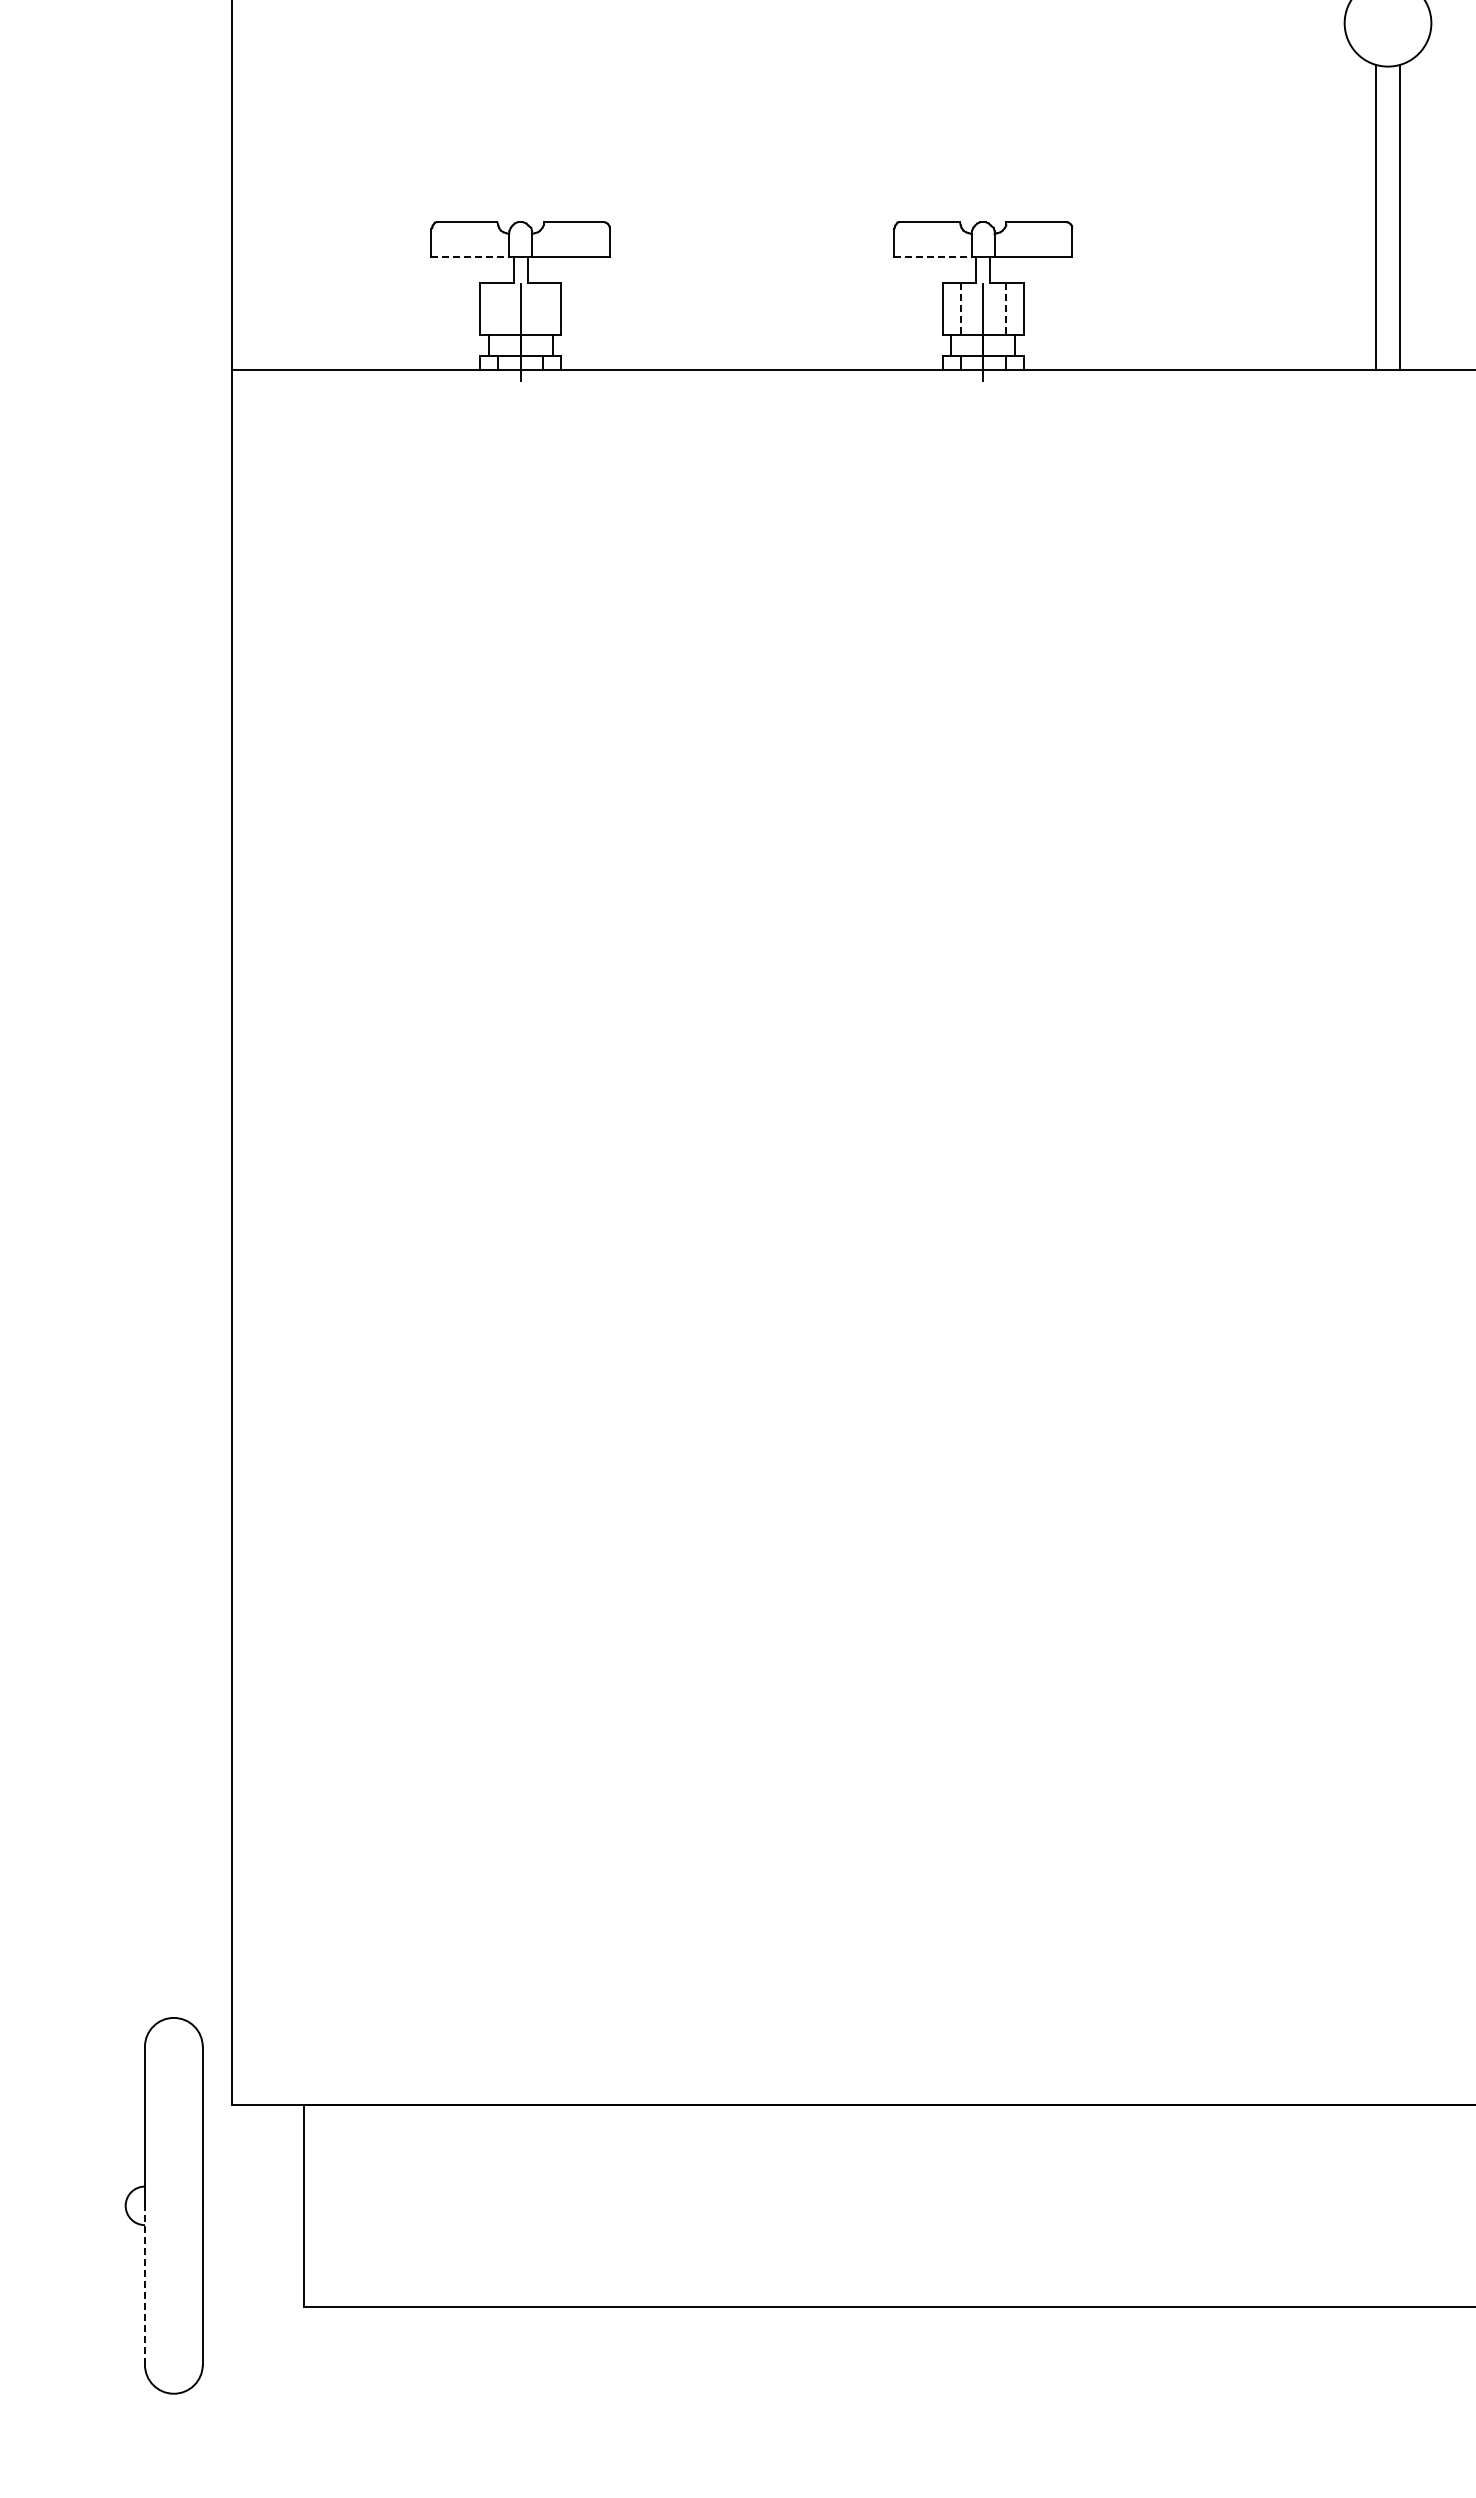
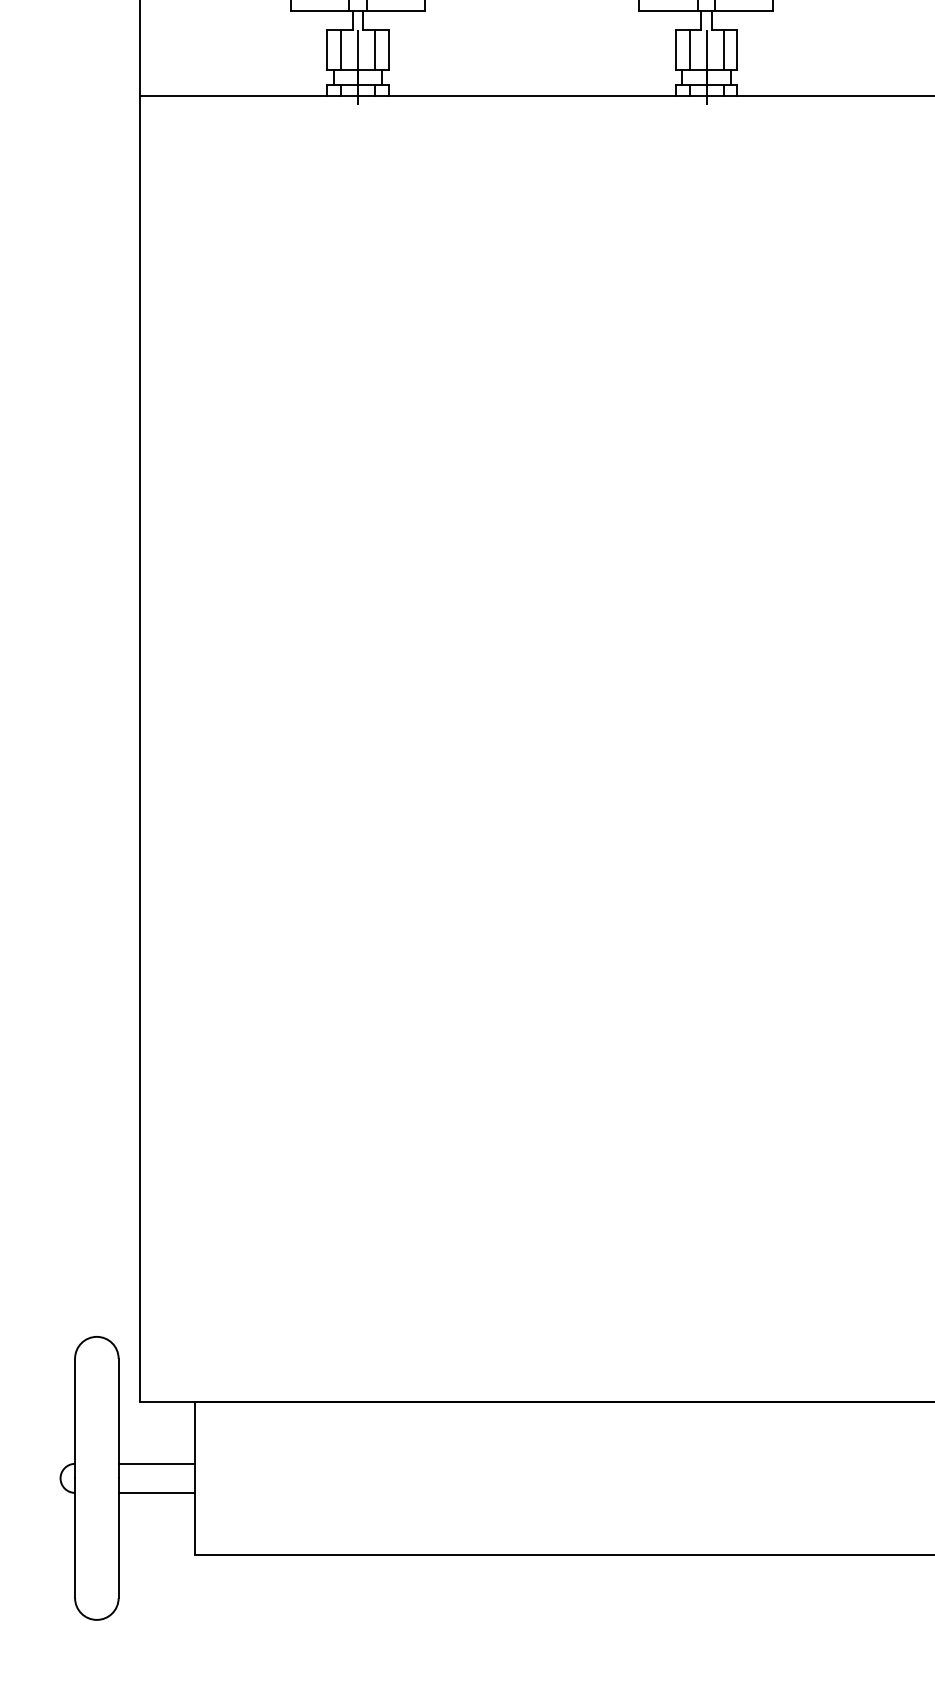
line: (473, 256) -> (322, 10), dashed -> solid
line: (935, 256) -> (670, 10), dashed -> solid
line: (498, 308) -> (341, 49), added
line: (543, 308) -> (375, 49), added
line: (960, 309) -> (689, 50), dashed -> solid
line: (1005, 309) -> (723, 50), dashed -> solid
line: (252, 2186) -> (156, 1463), added
line: (252, 2225) -> (156, 1493), added
line: (144, 2284) -> (74, 1537), dashed -> solid

